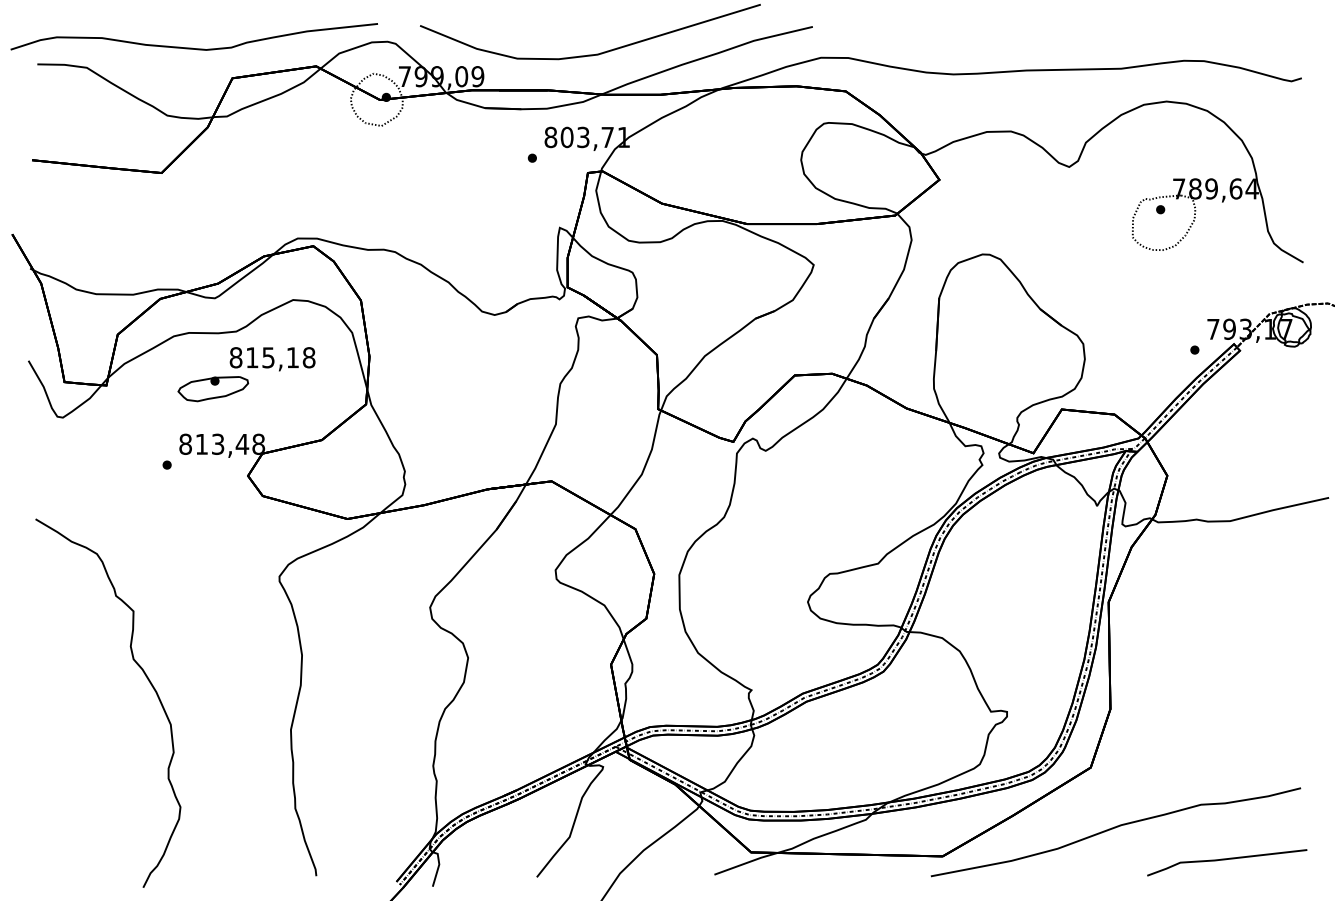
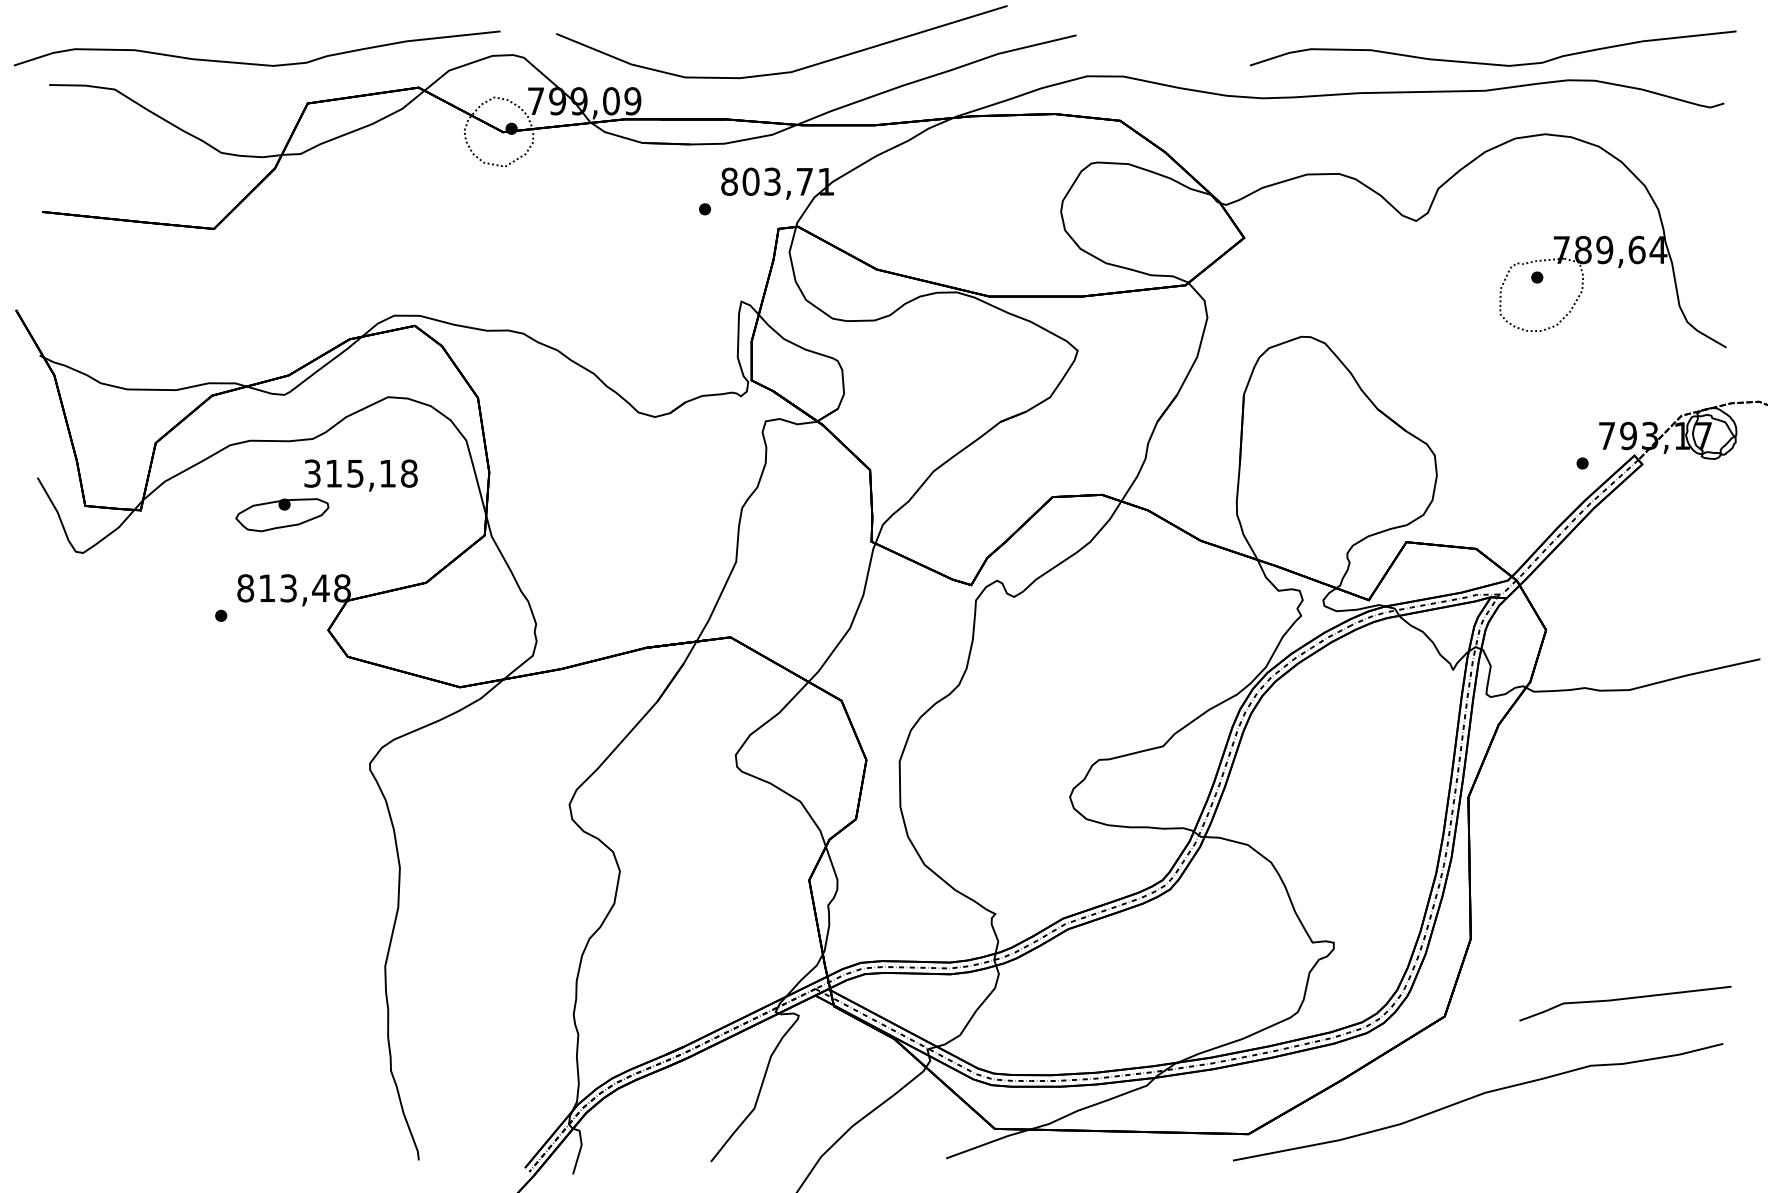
curve: (1126, 48) -> (1492, 63), added
text: (236, 357) -> (312, 473), 815,18 -> 315,18
curve: (146, 678) -> (194, 898), removed
line: (1227, 859) -> (1625, 999), moved

